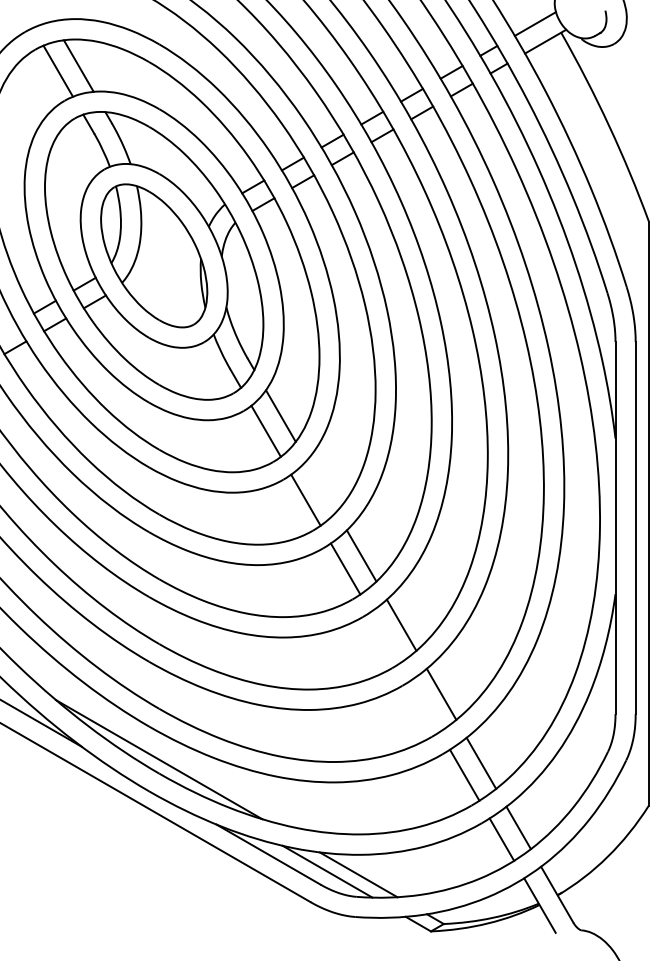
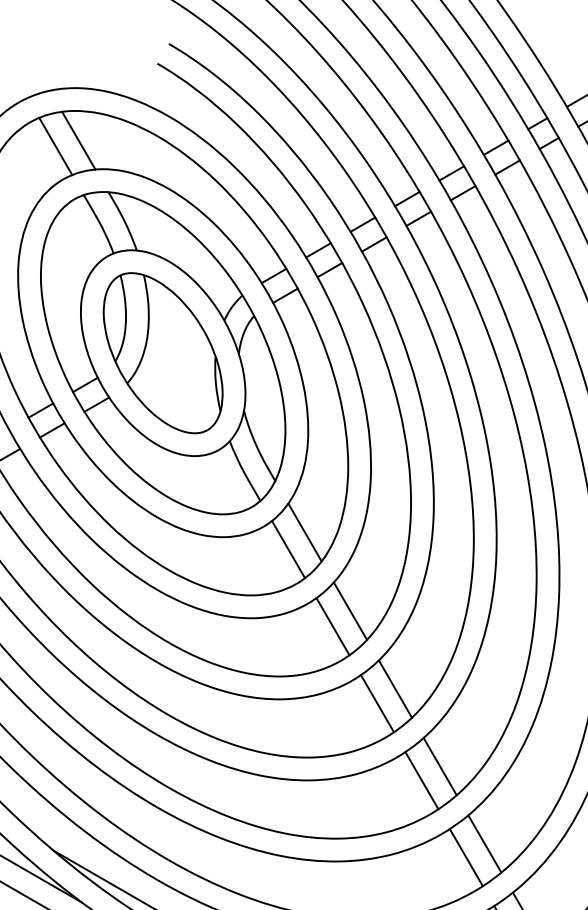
line: (321, 486) -> (350, 611), added
line: (385, 637) -> (422, 780), added
line: (424, 706) -> (465, 857), added

